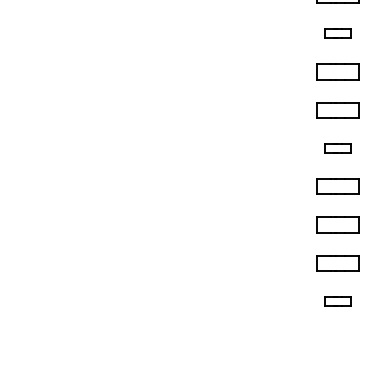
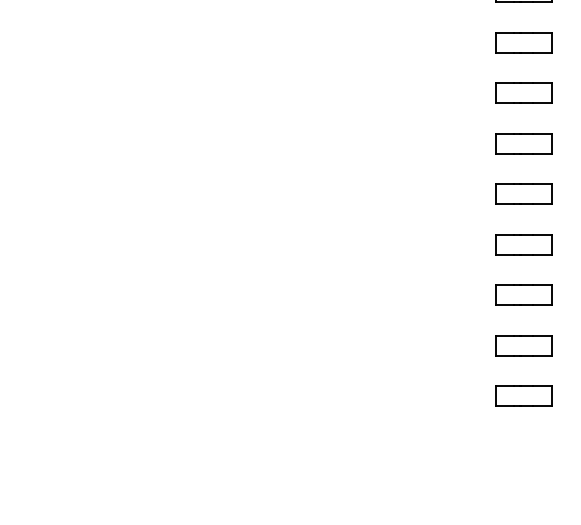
part: (337, 33) -> (523, 42), size x1.67
part: (337, 147) -> (523, 193), size x1.67
part: (337, 300) -> (523, 395), size x1.67

